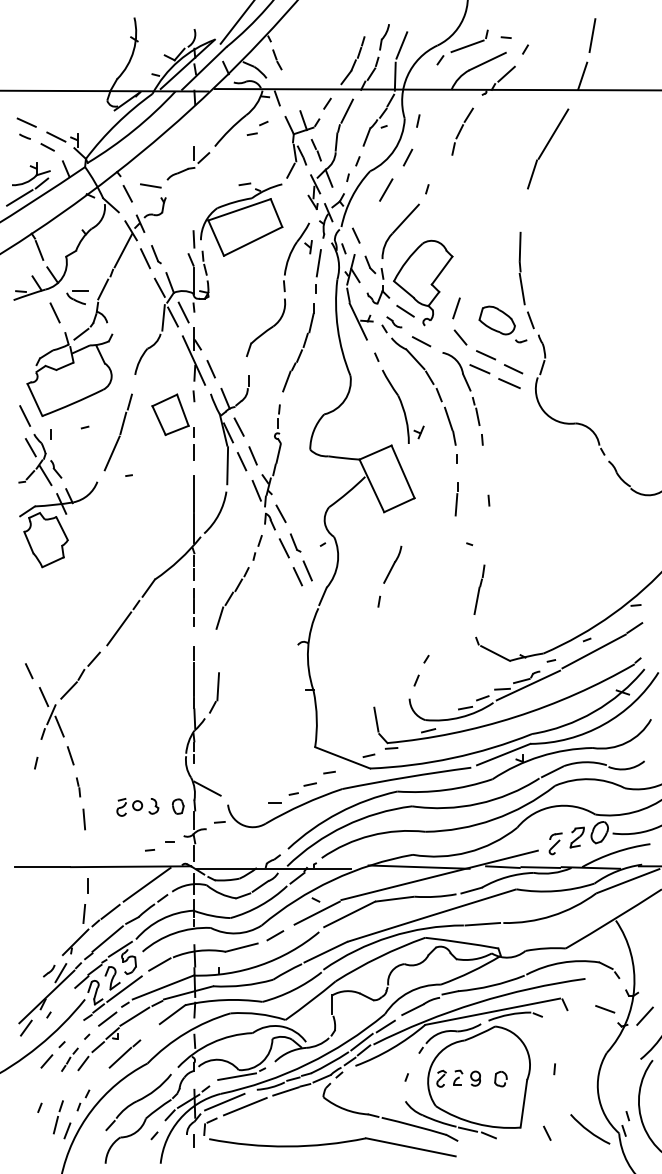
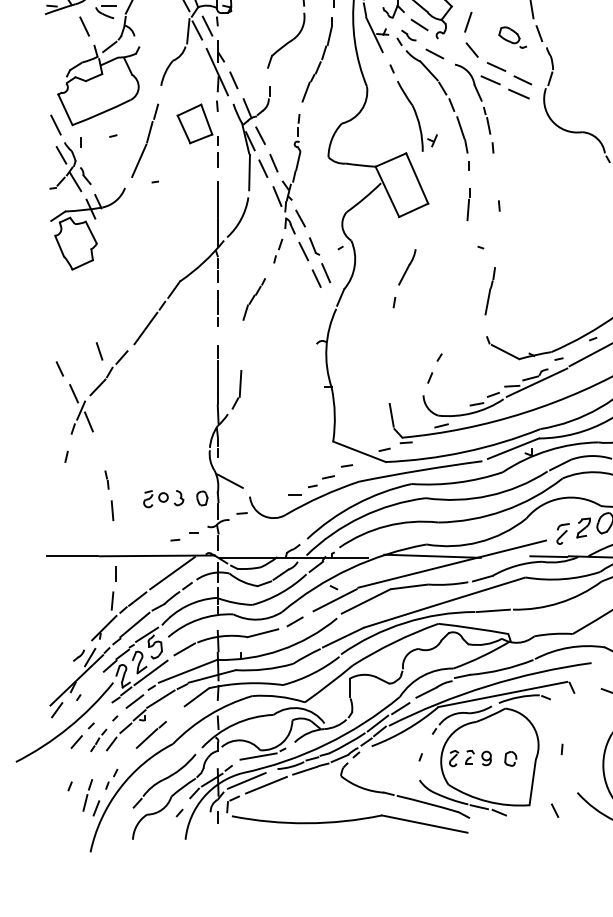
part: (502, 324) -> (512, 37), size x0.6
part: (232, 598) -> (254, 299), size x0.7
line: (70, 755) -> (99, 351), moved
line: (502, 866) -> (512, 555), removed

